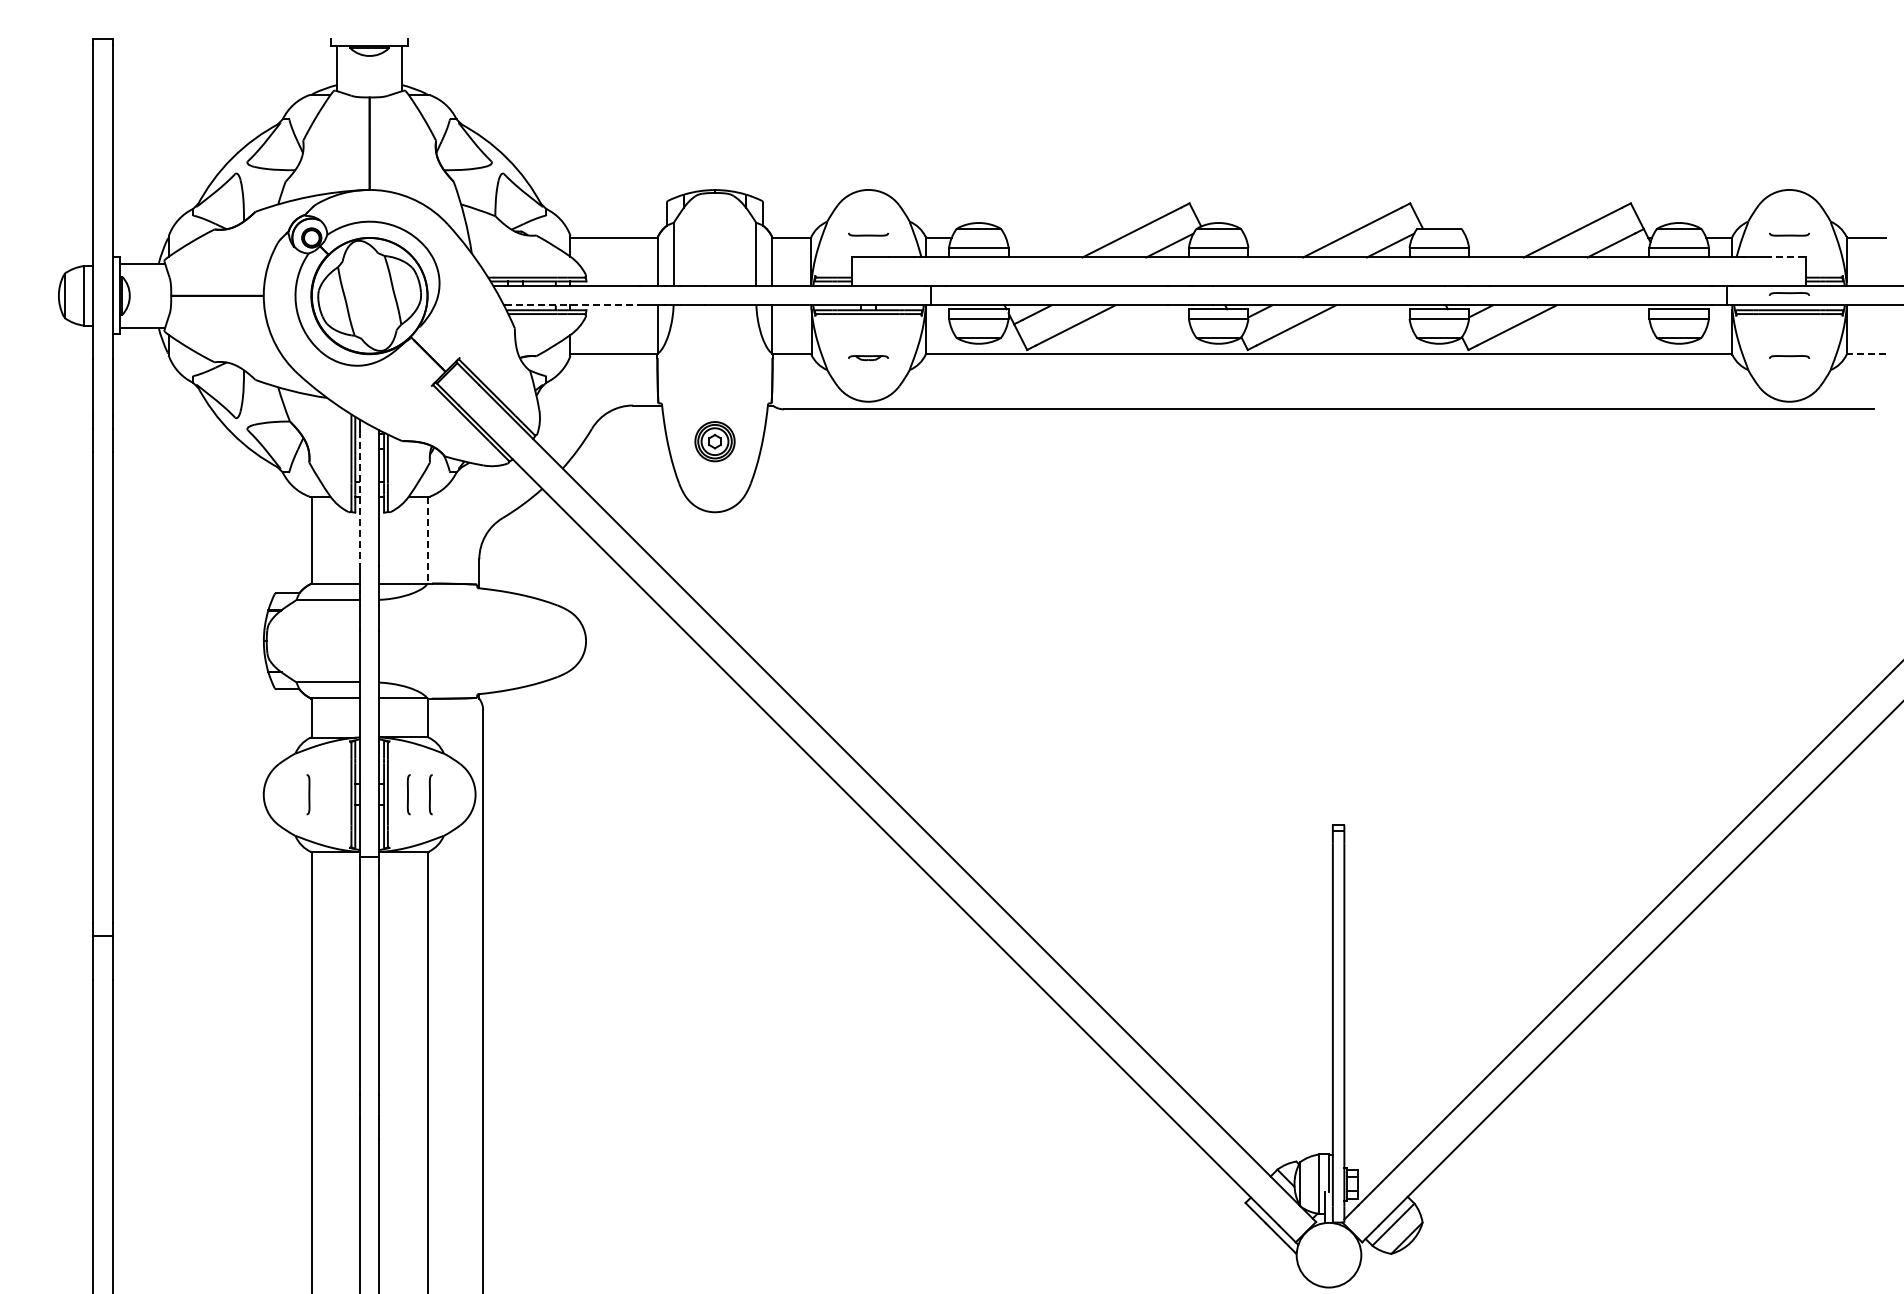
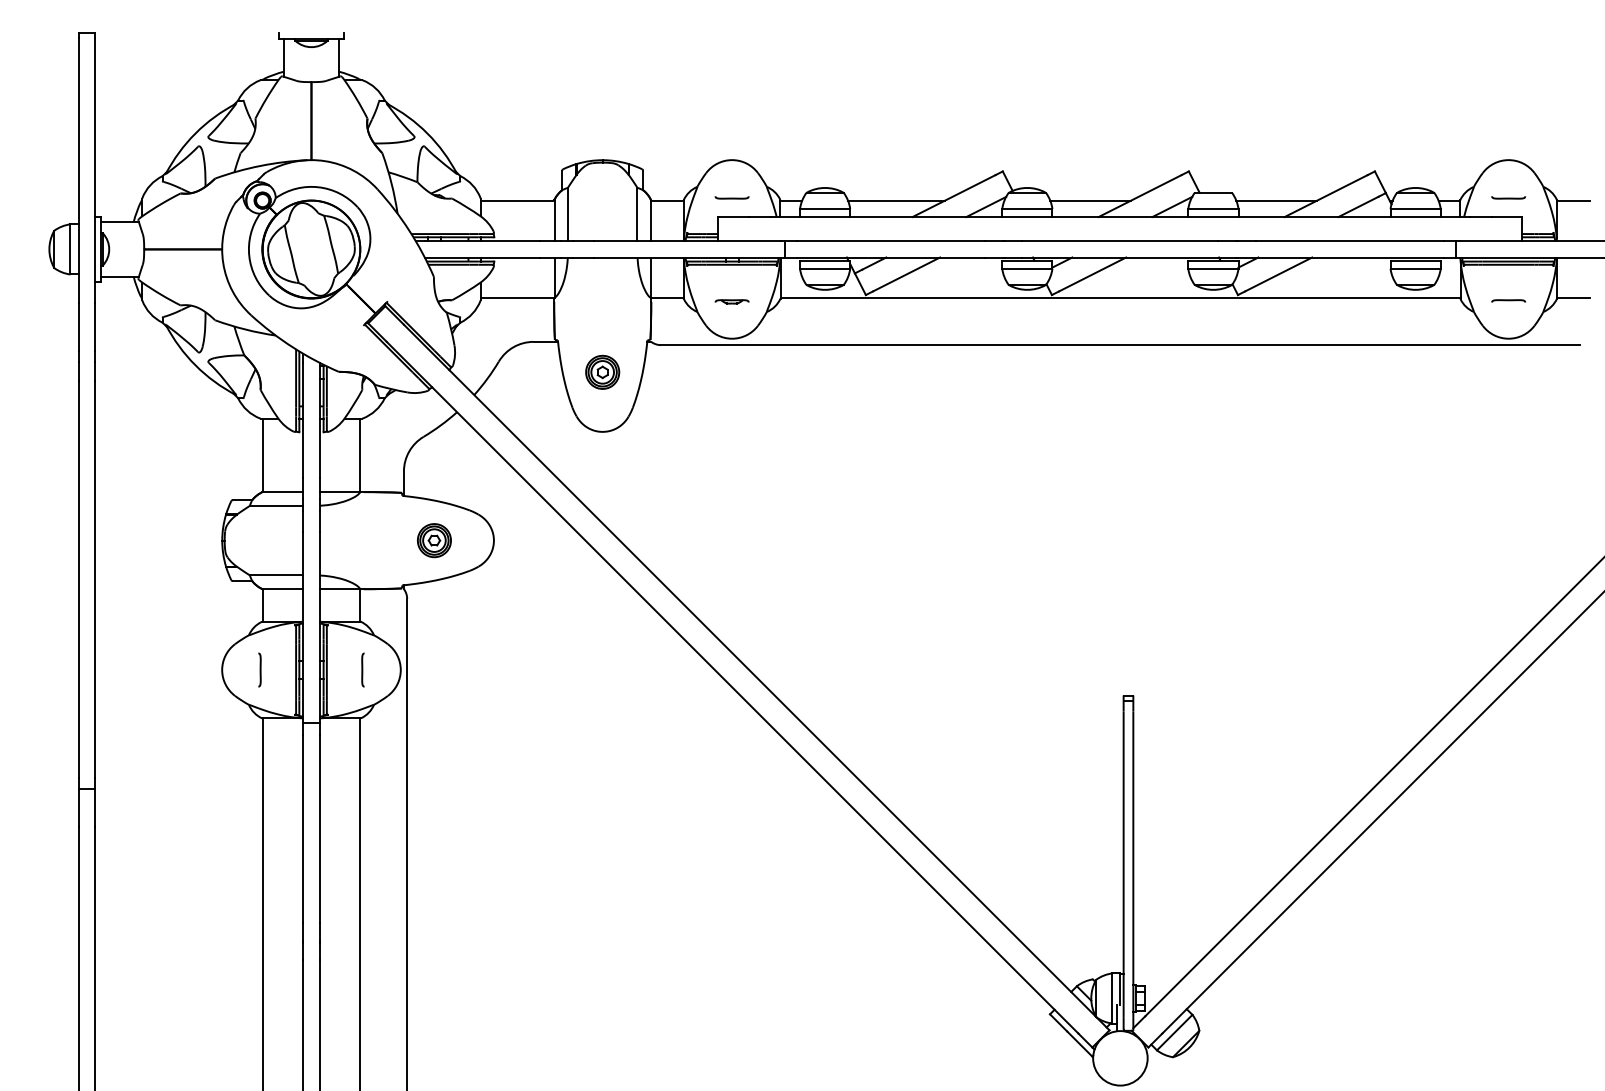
line: (1063, 238) -> (896, 201), added
line: (1293, 238) -> (1090, 201), added
line: (1514, 238) -> (1276, 201), added
line: (1786, 257) -> (1506, 217), dashed -> solid
line: (1789, 293) -> (1508, 247), removed
line: (572, 305) -> (482, 257), dashed -> solid
line: (1865, 353) -> (1572, 298), dashed -> solid
line: (360, 498) -> (303, 420), dashed -> solid
line: (427, 540) -> (360, 455), dashed -> solid
part: (514, 640) -> (433, 540), added
curve: (408, 794) -> (344, 669), removed

